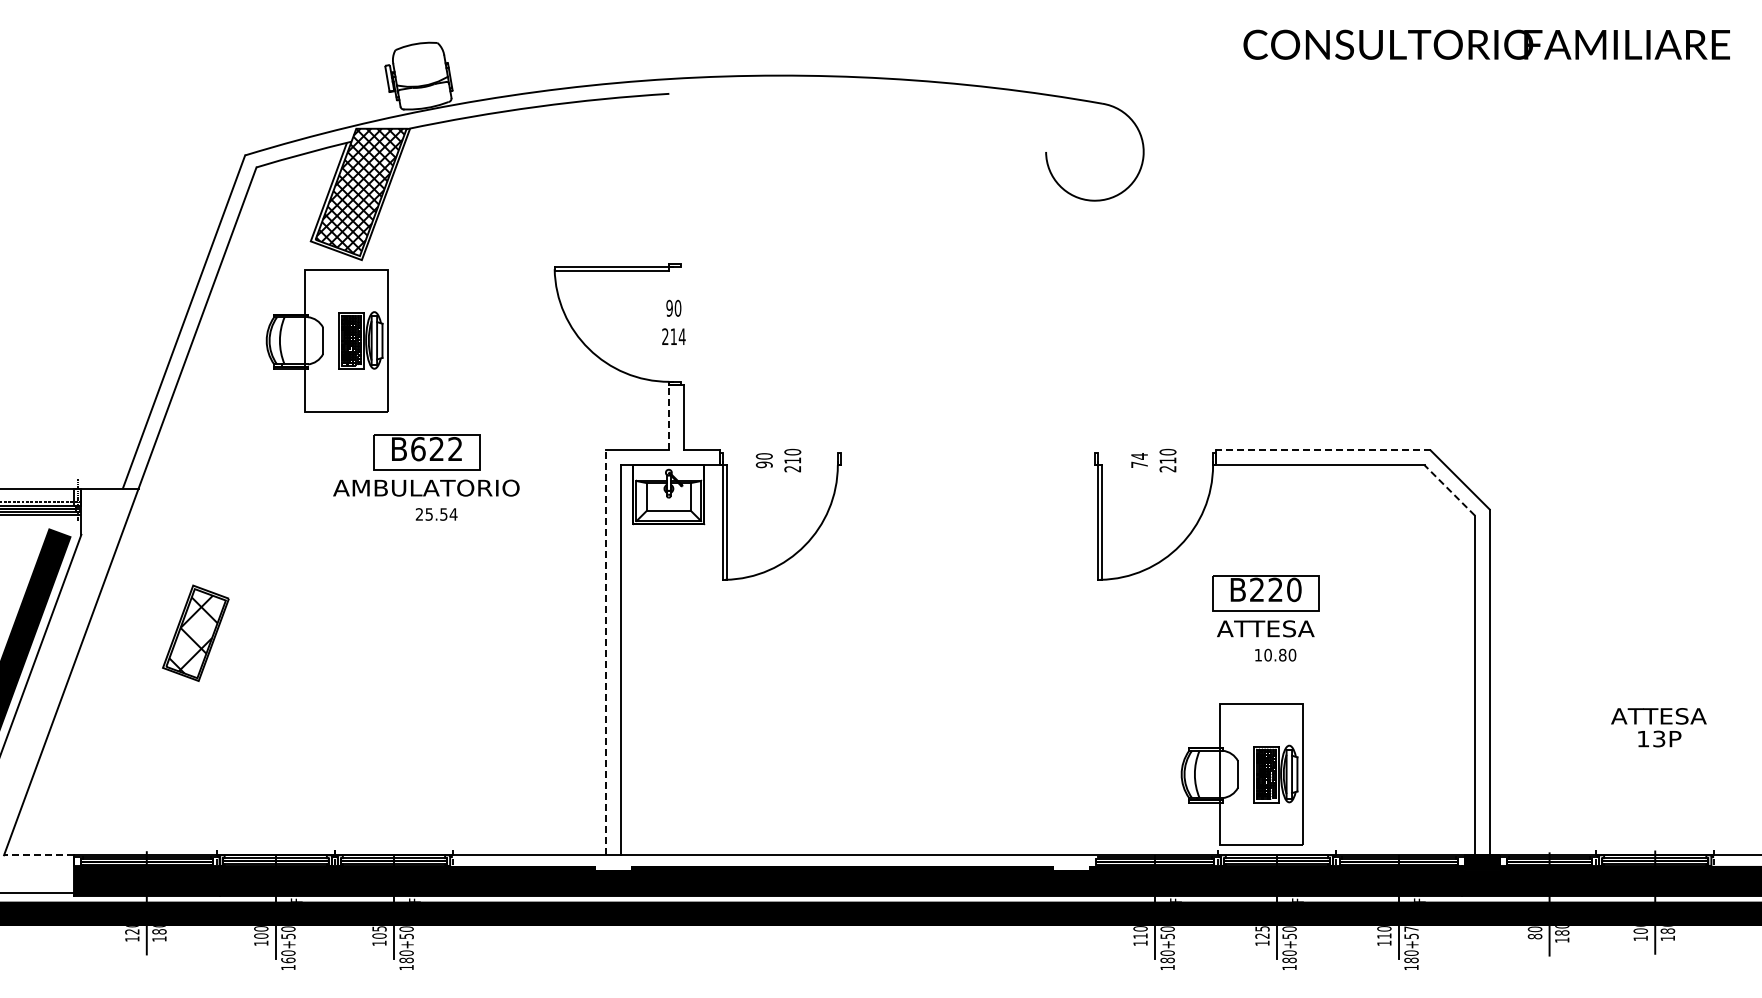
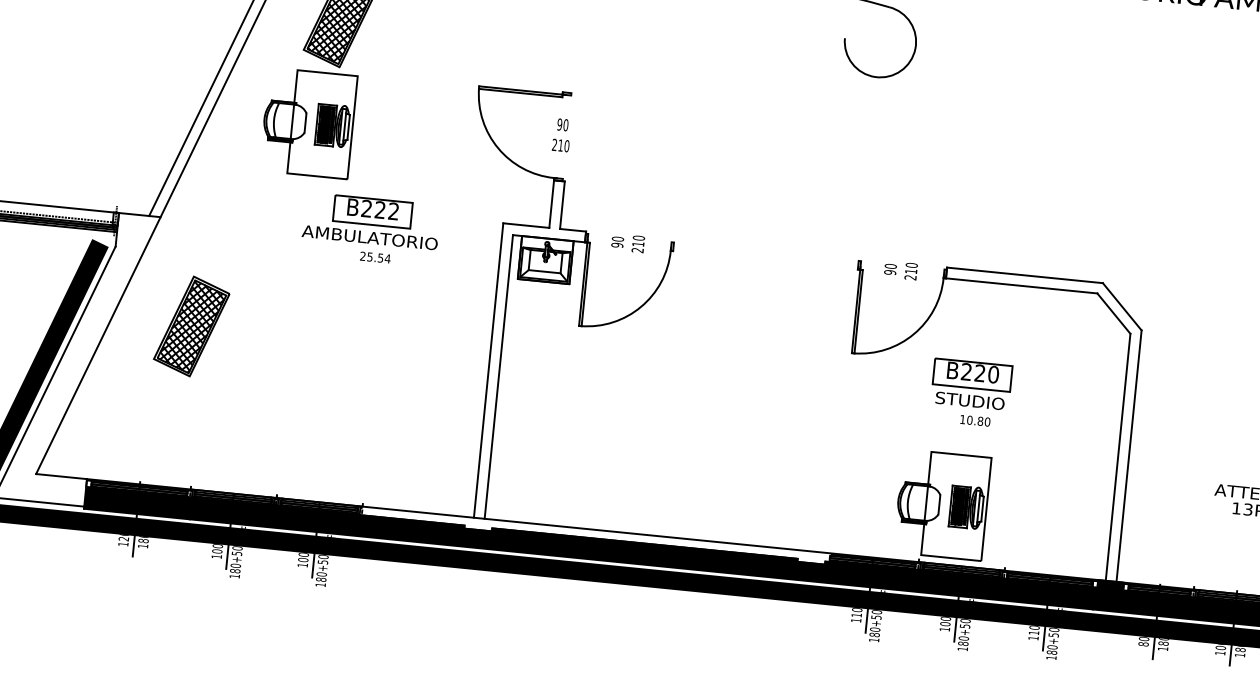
text: (681, 336) -> (566, 145), 214 -> 210
line: (669, 417) -> (551, 203), dashed -> solid
text: (418, 449) -> (366, 209), B622 -> B222
line: (1322, 450) -> (1024, 275), dashed -> solid
text: (1139, 460) -> (890, 269), 74 -> 90
line: (1449, 490) -> (1113, 313), dashed -> solid
text: (1265, 628) -> (969, 400), ATTESA -> STUDIO
part: (195, 633) -> (191, 326), size x1.43
line: (606, 652) -> (488, 370), dashed -> solid
line: (39, 855) -> (61, 476), dashed -> solid
text: (379, 928) -> (303, 554), 105 -> 100
text: (1411, 928) -> (1054, 629), 180+57 -> 180+50
text: (1262, 932) -> (945, 621), 125 -> 100
text: (288, 960) -> (235, 571), 160+50 -> 180+50

